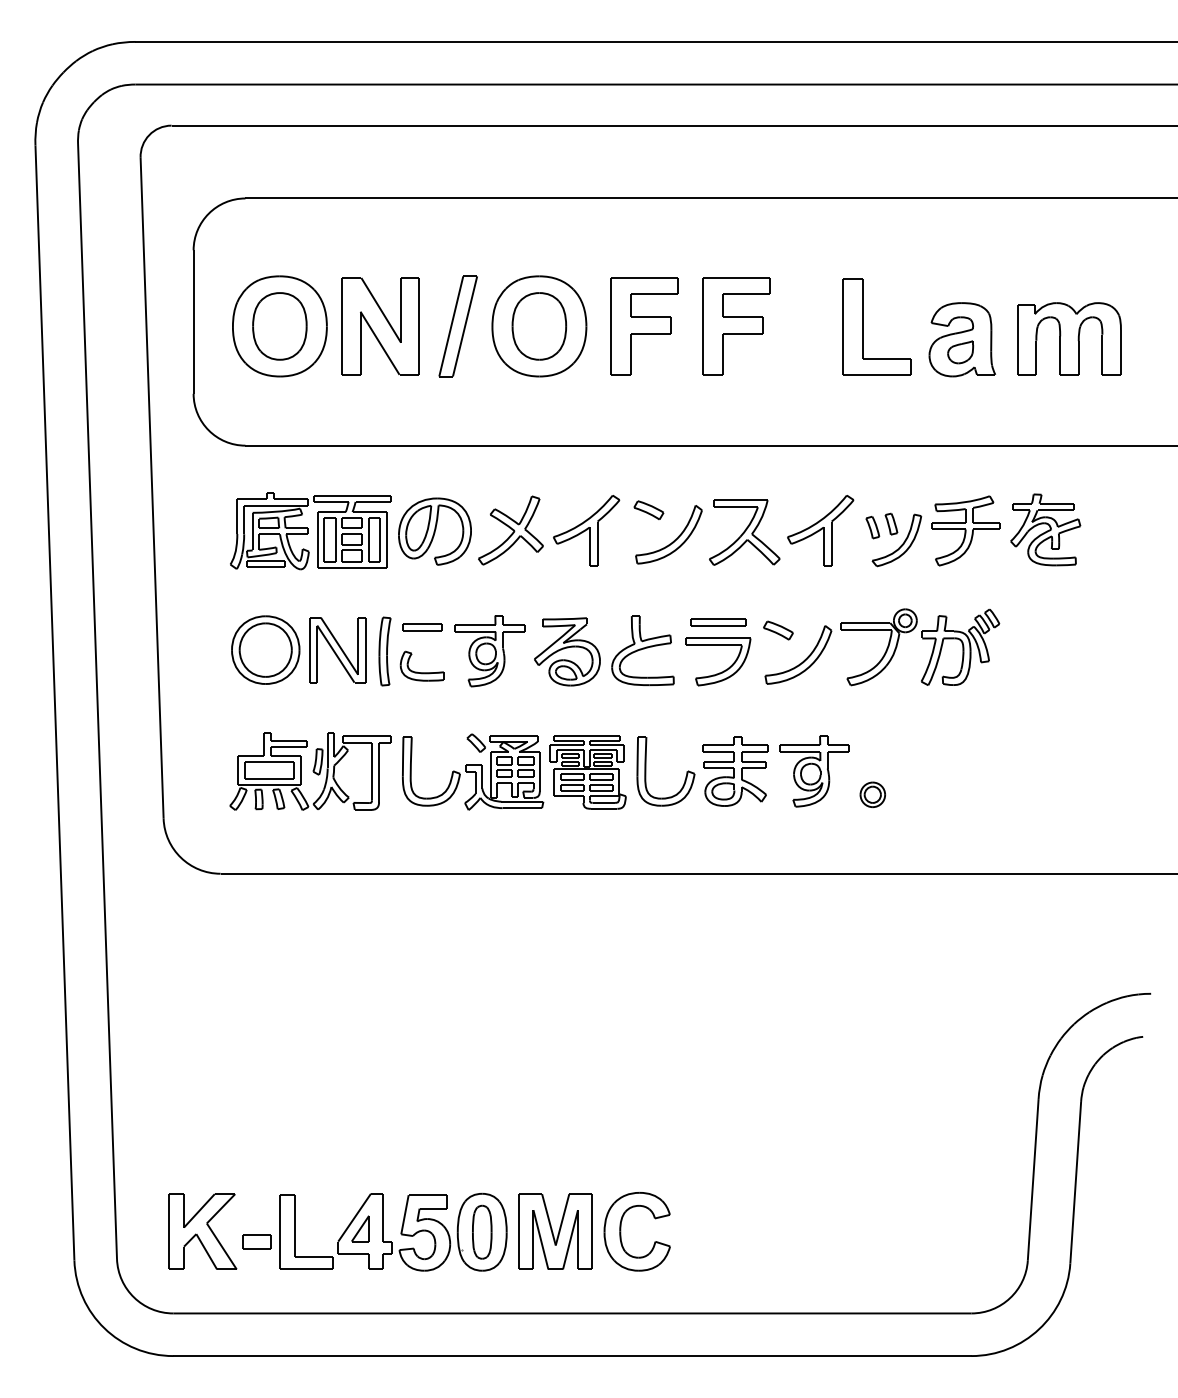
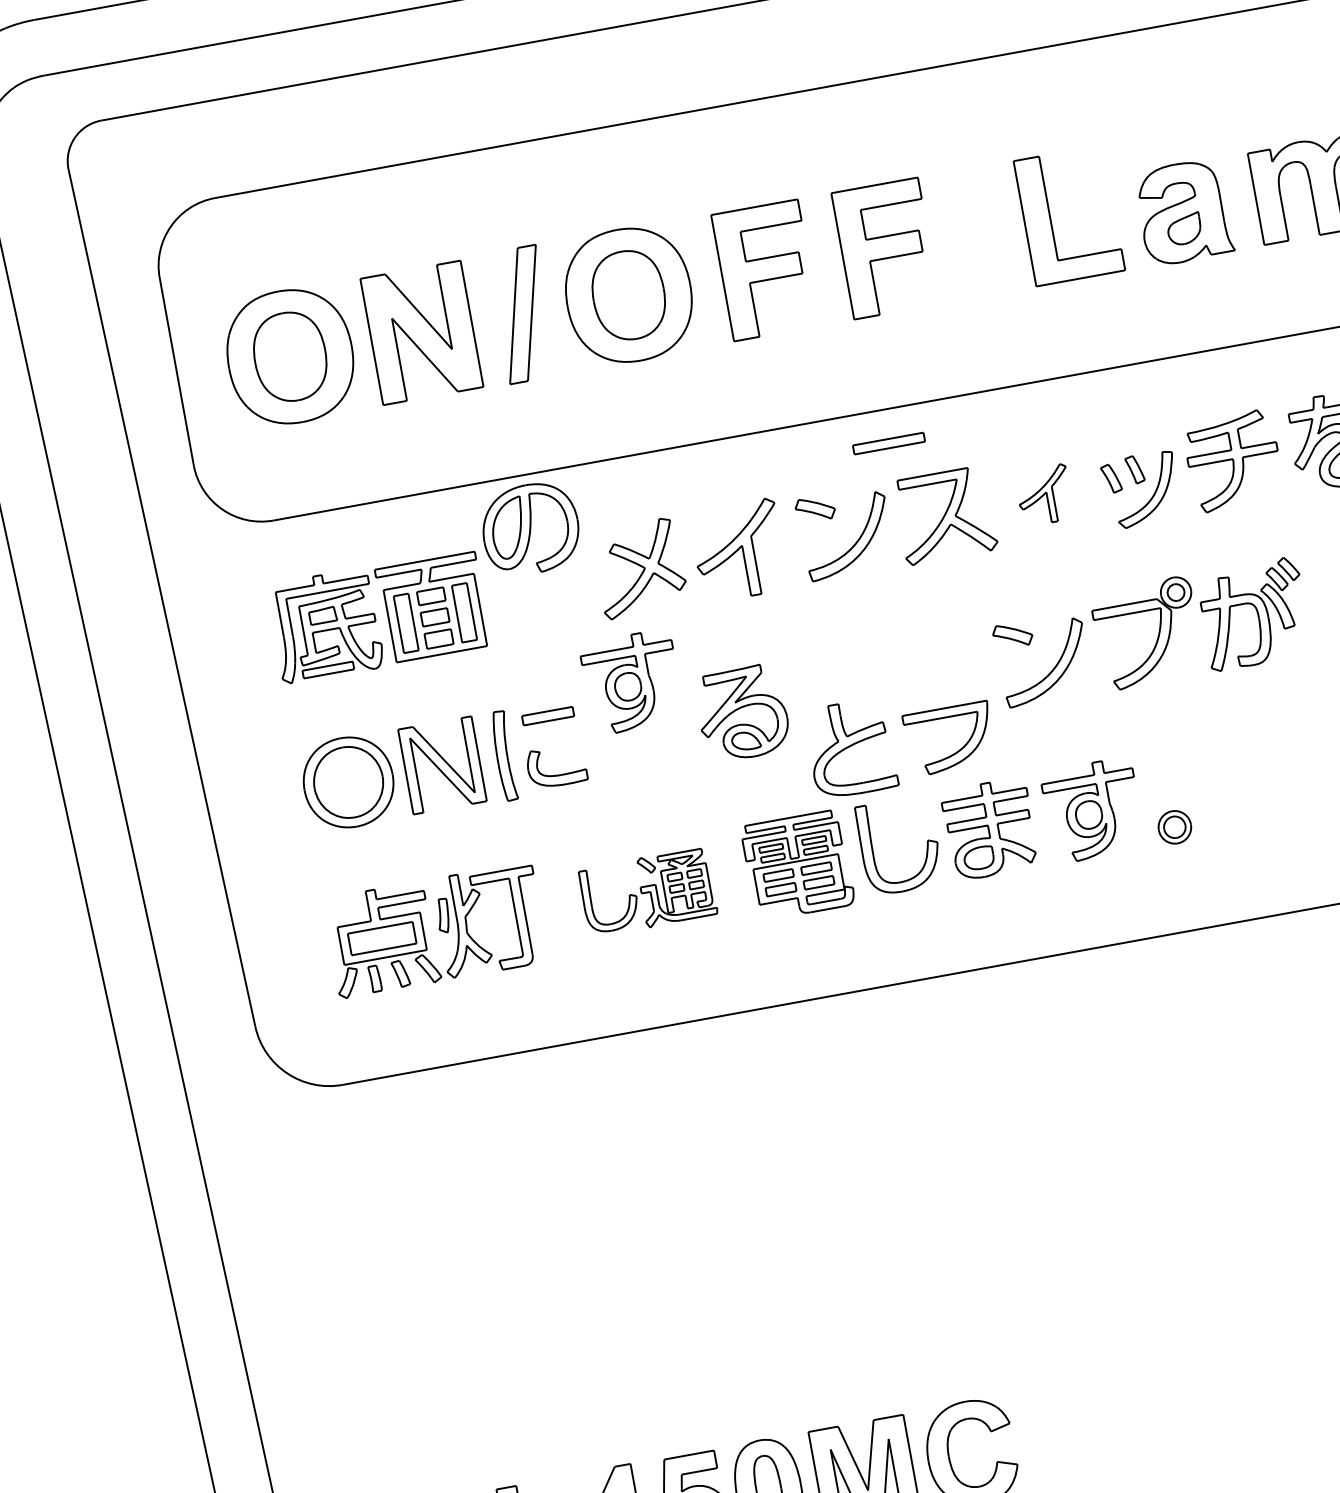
part: (820, 530) -> (1043, 494), size x0.6
part: (434, 531) -> (529, 528), moved
part: (718, 622) -> (889, 443), moved
part: (642, 650) -> (850, 748), moved
part: (489, 651) -> (632, 682), moved
part: (723, 670) -> (959, 748), moved
part: (473, 771) -> (648, 891), size x0.7

